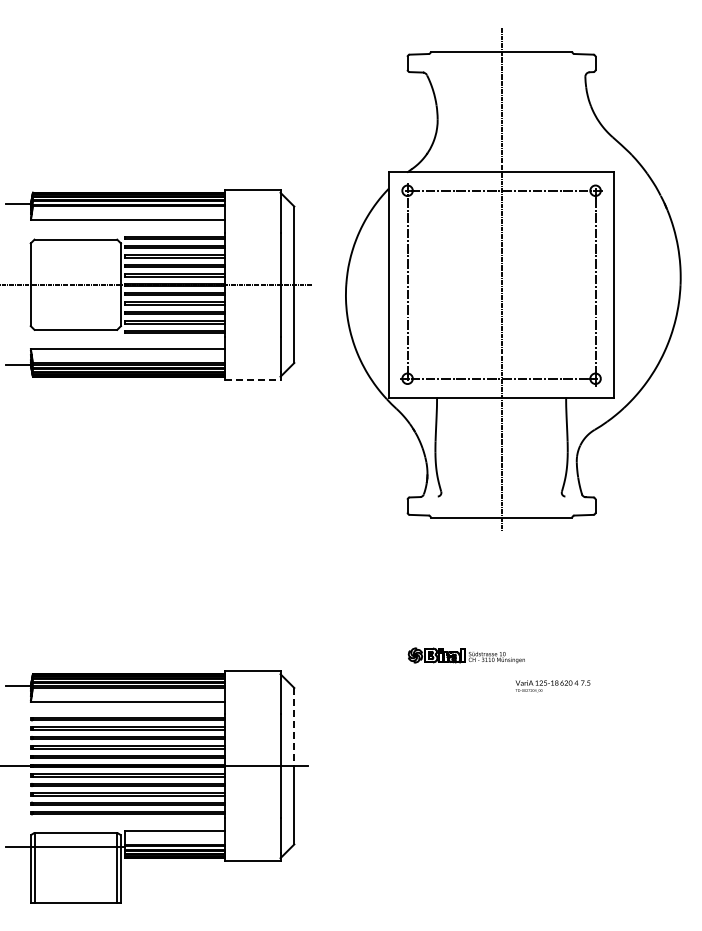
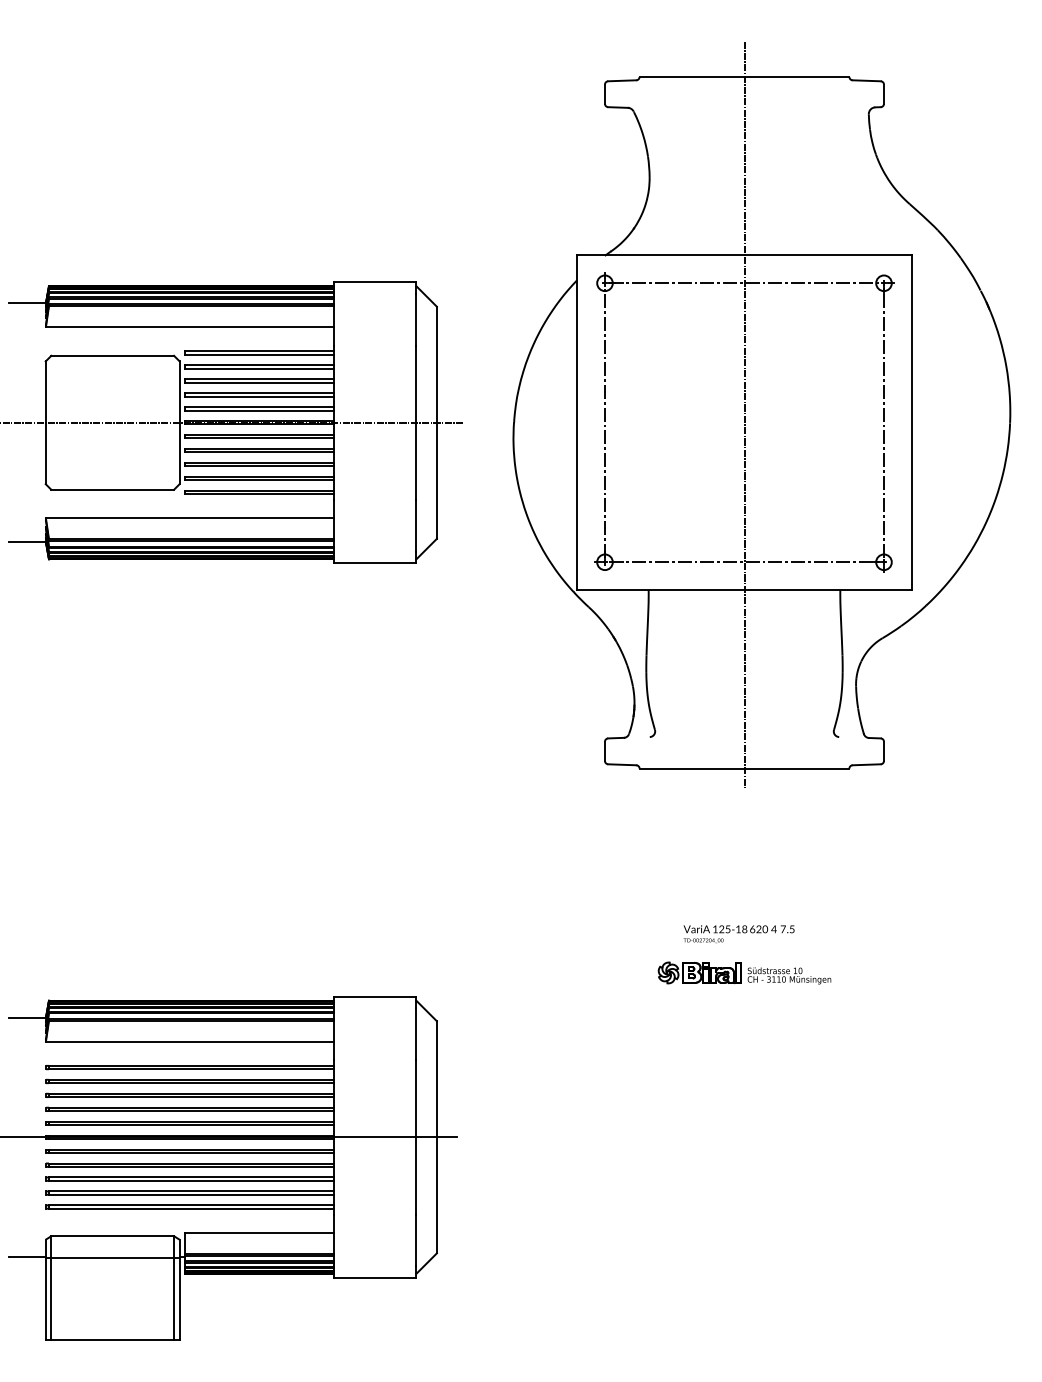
line: (252, 379) -> (374, 563), dashed -> solid
part: (465, 655) -> (742, 972), moved
text: (552, 686) -> (738, 934), moved
line: (294, 727) -> (437, 1079), dashed -> solid

